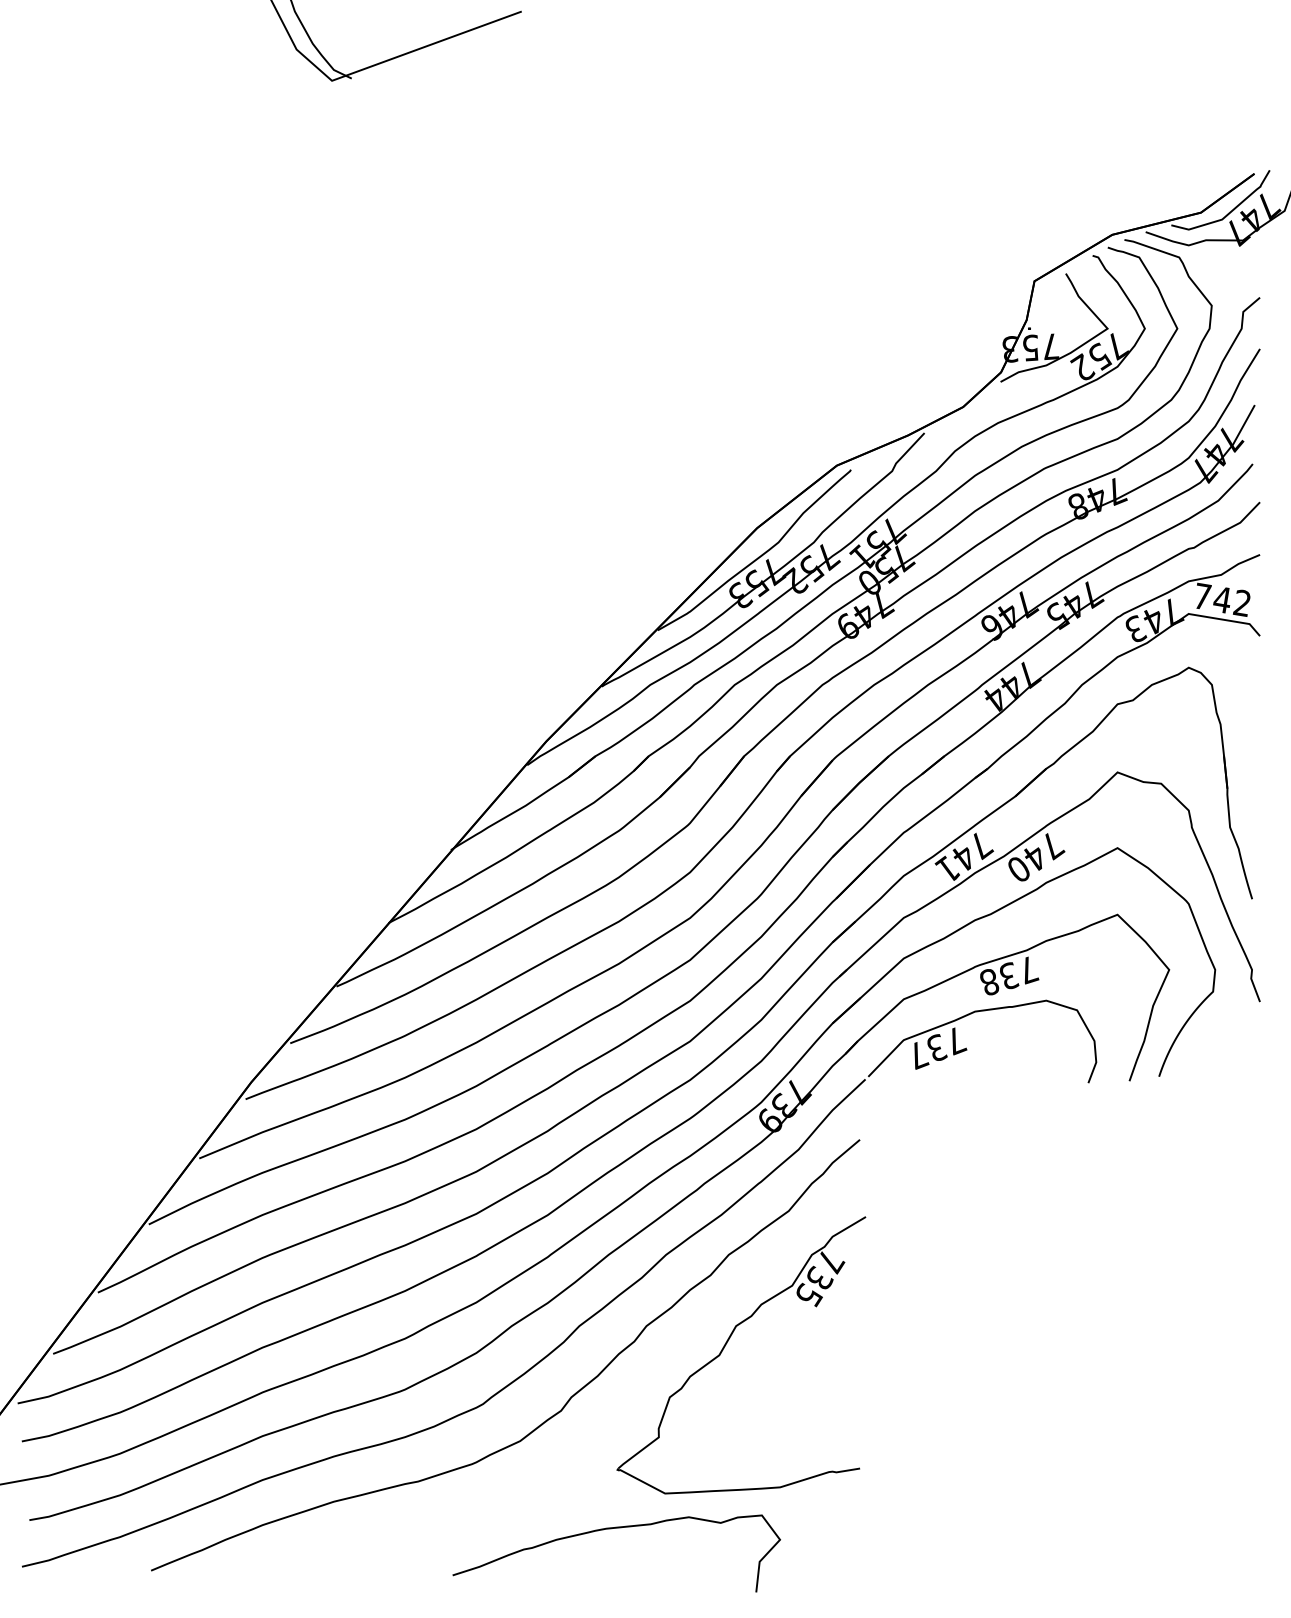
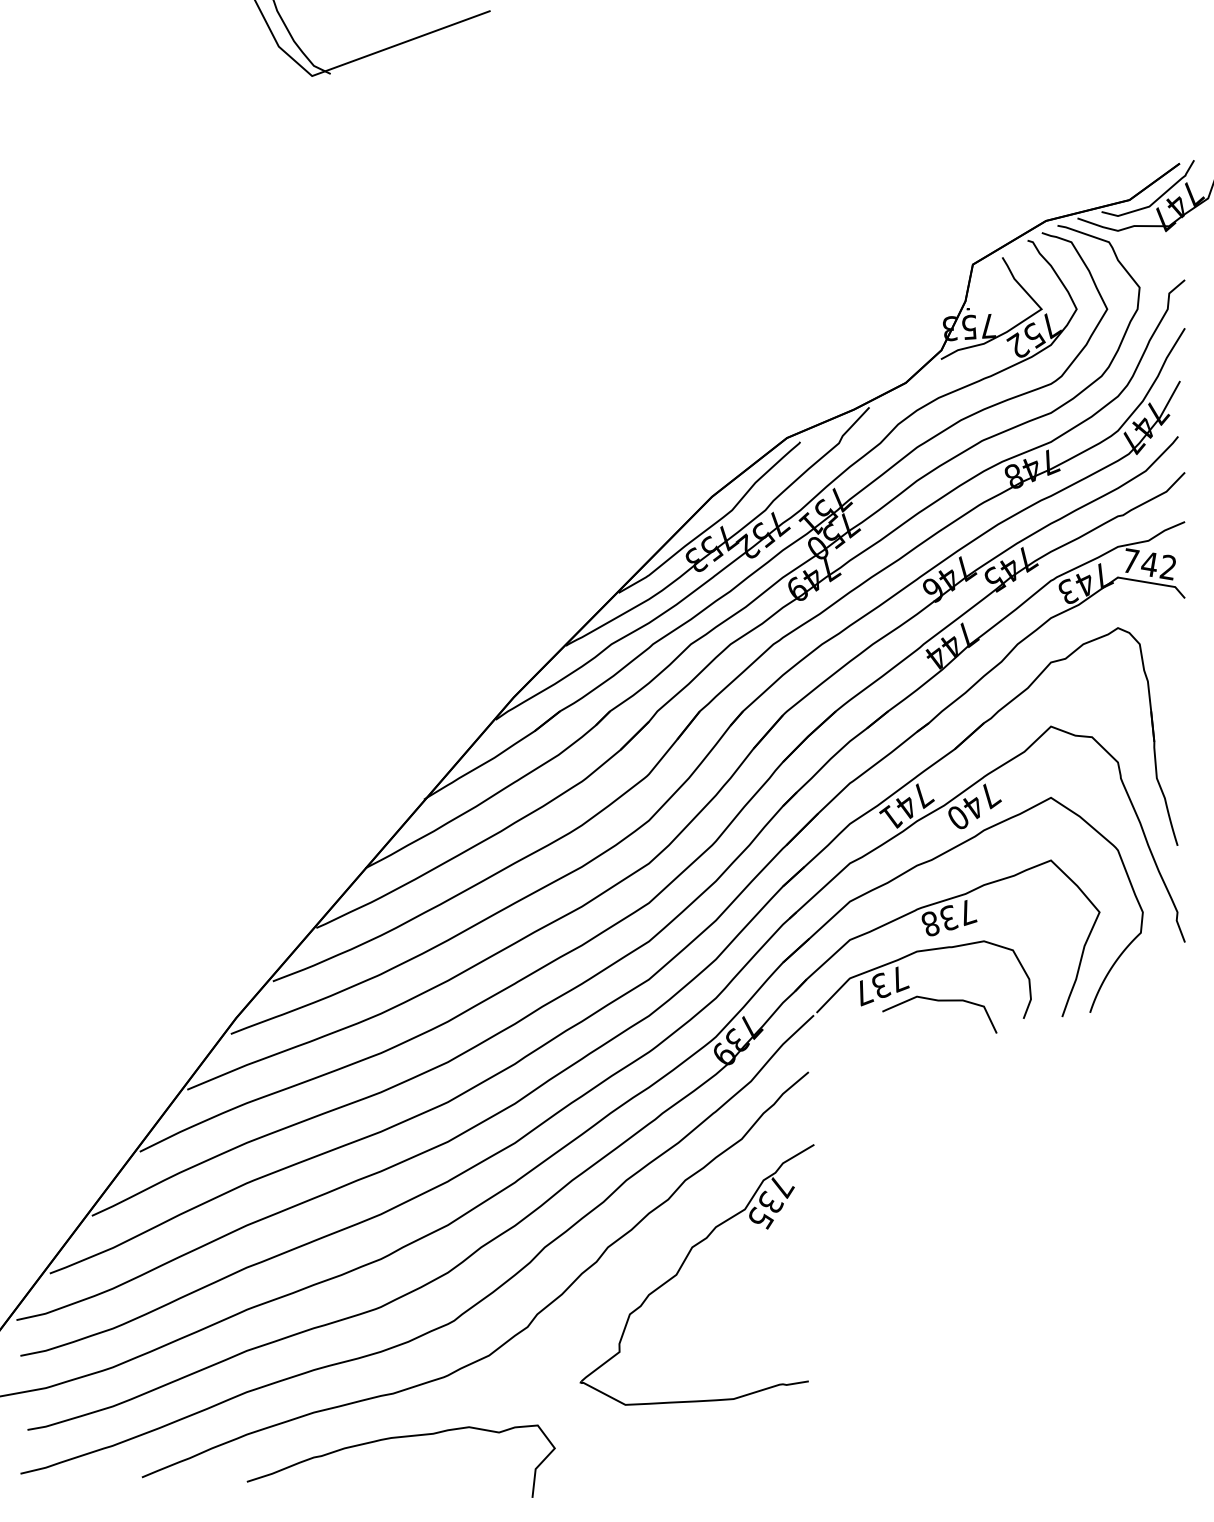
curve: (999, 1064) -> (939, 1001), added
curve: (611, 1529) -> (396, 1438), moved

